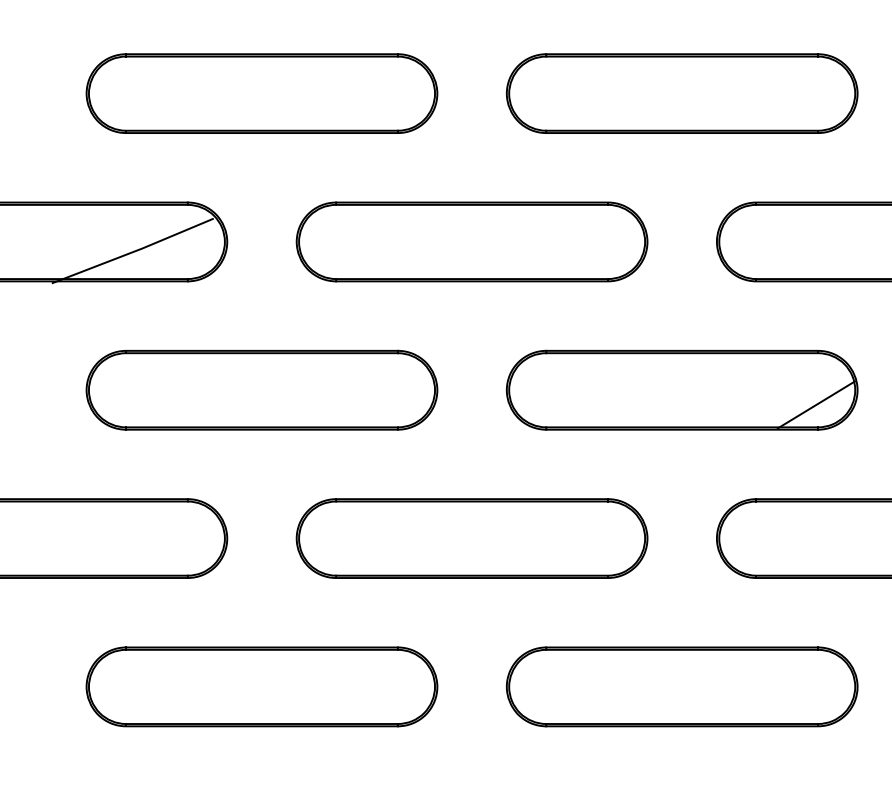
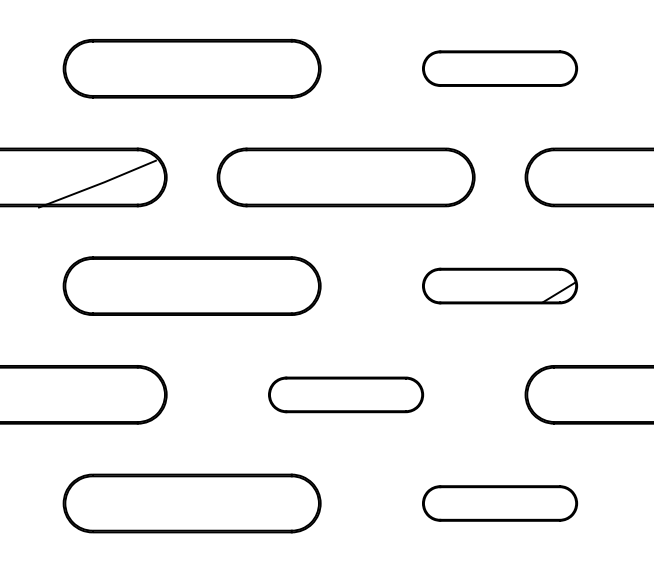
part: (681, 93) -> (499, 68), size x0.6
part: (681, 389) -> (499, 285), size x0.6
part: (471, 538) -> (345, 394), size x0.6
part: (681, 686) -> (499, 503), size x0.6

